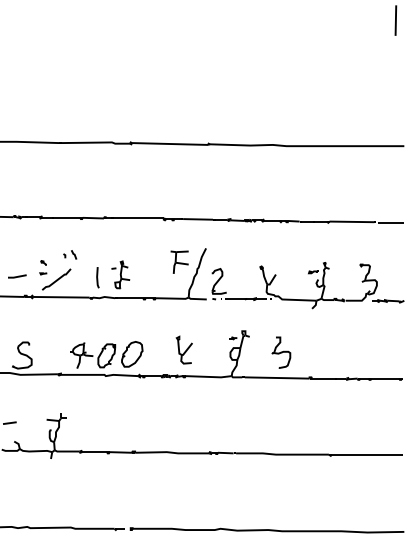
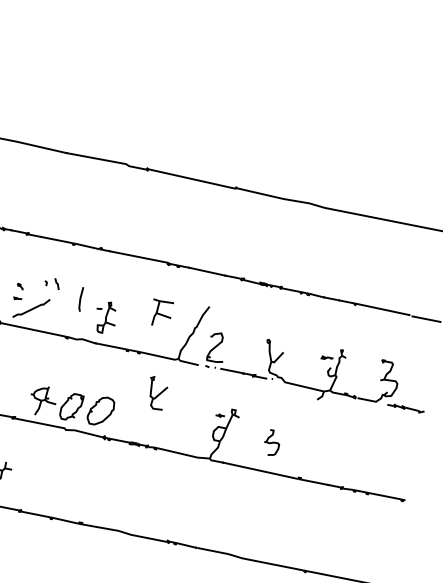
part: (179, 261) -> (161, 312), moved
line: (97, 277) -> (80, 299), moved
part: (183, 349) -> (156, 392), moved
part: (281, 352) -> (272, 442), size x0.7

